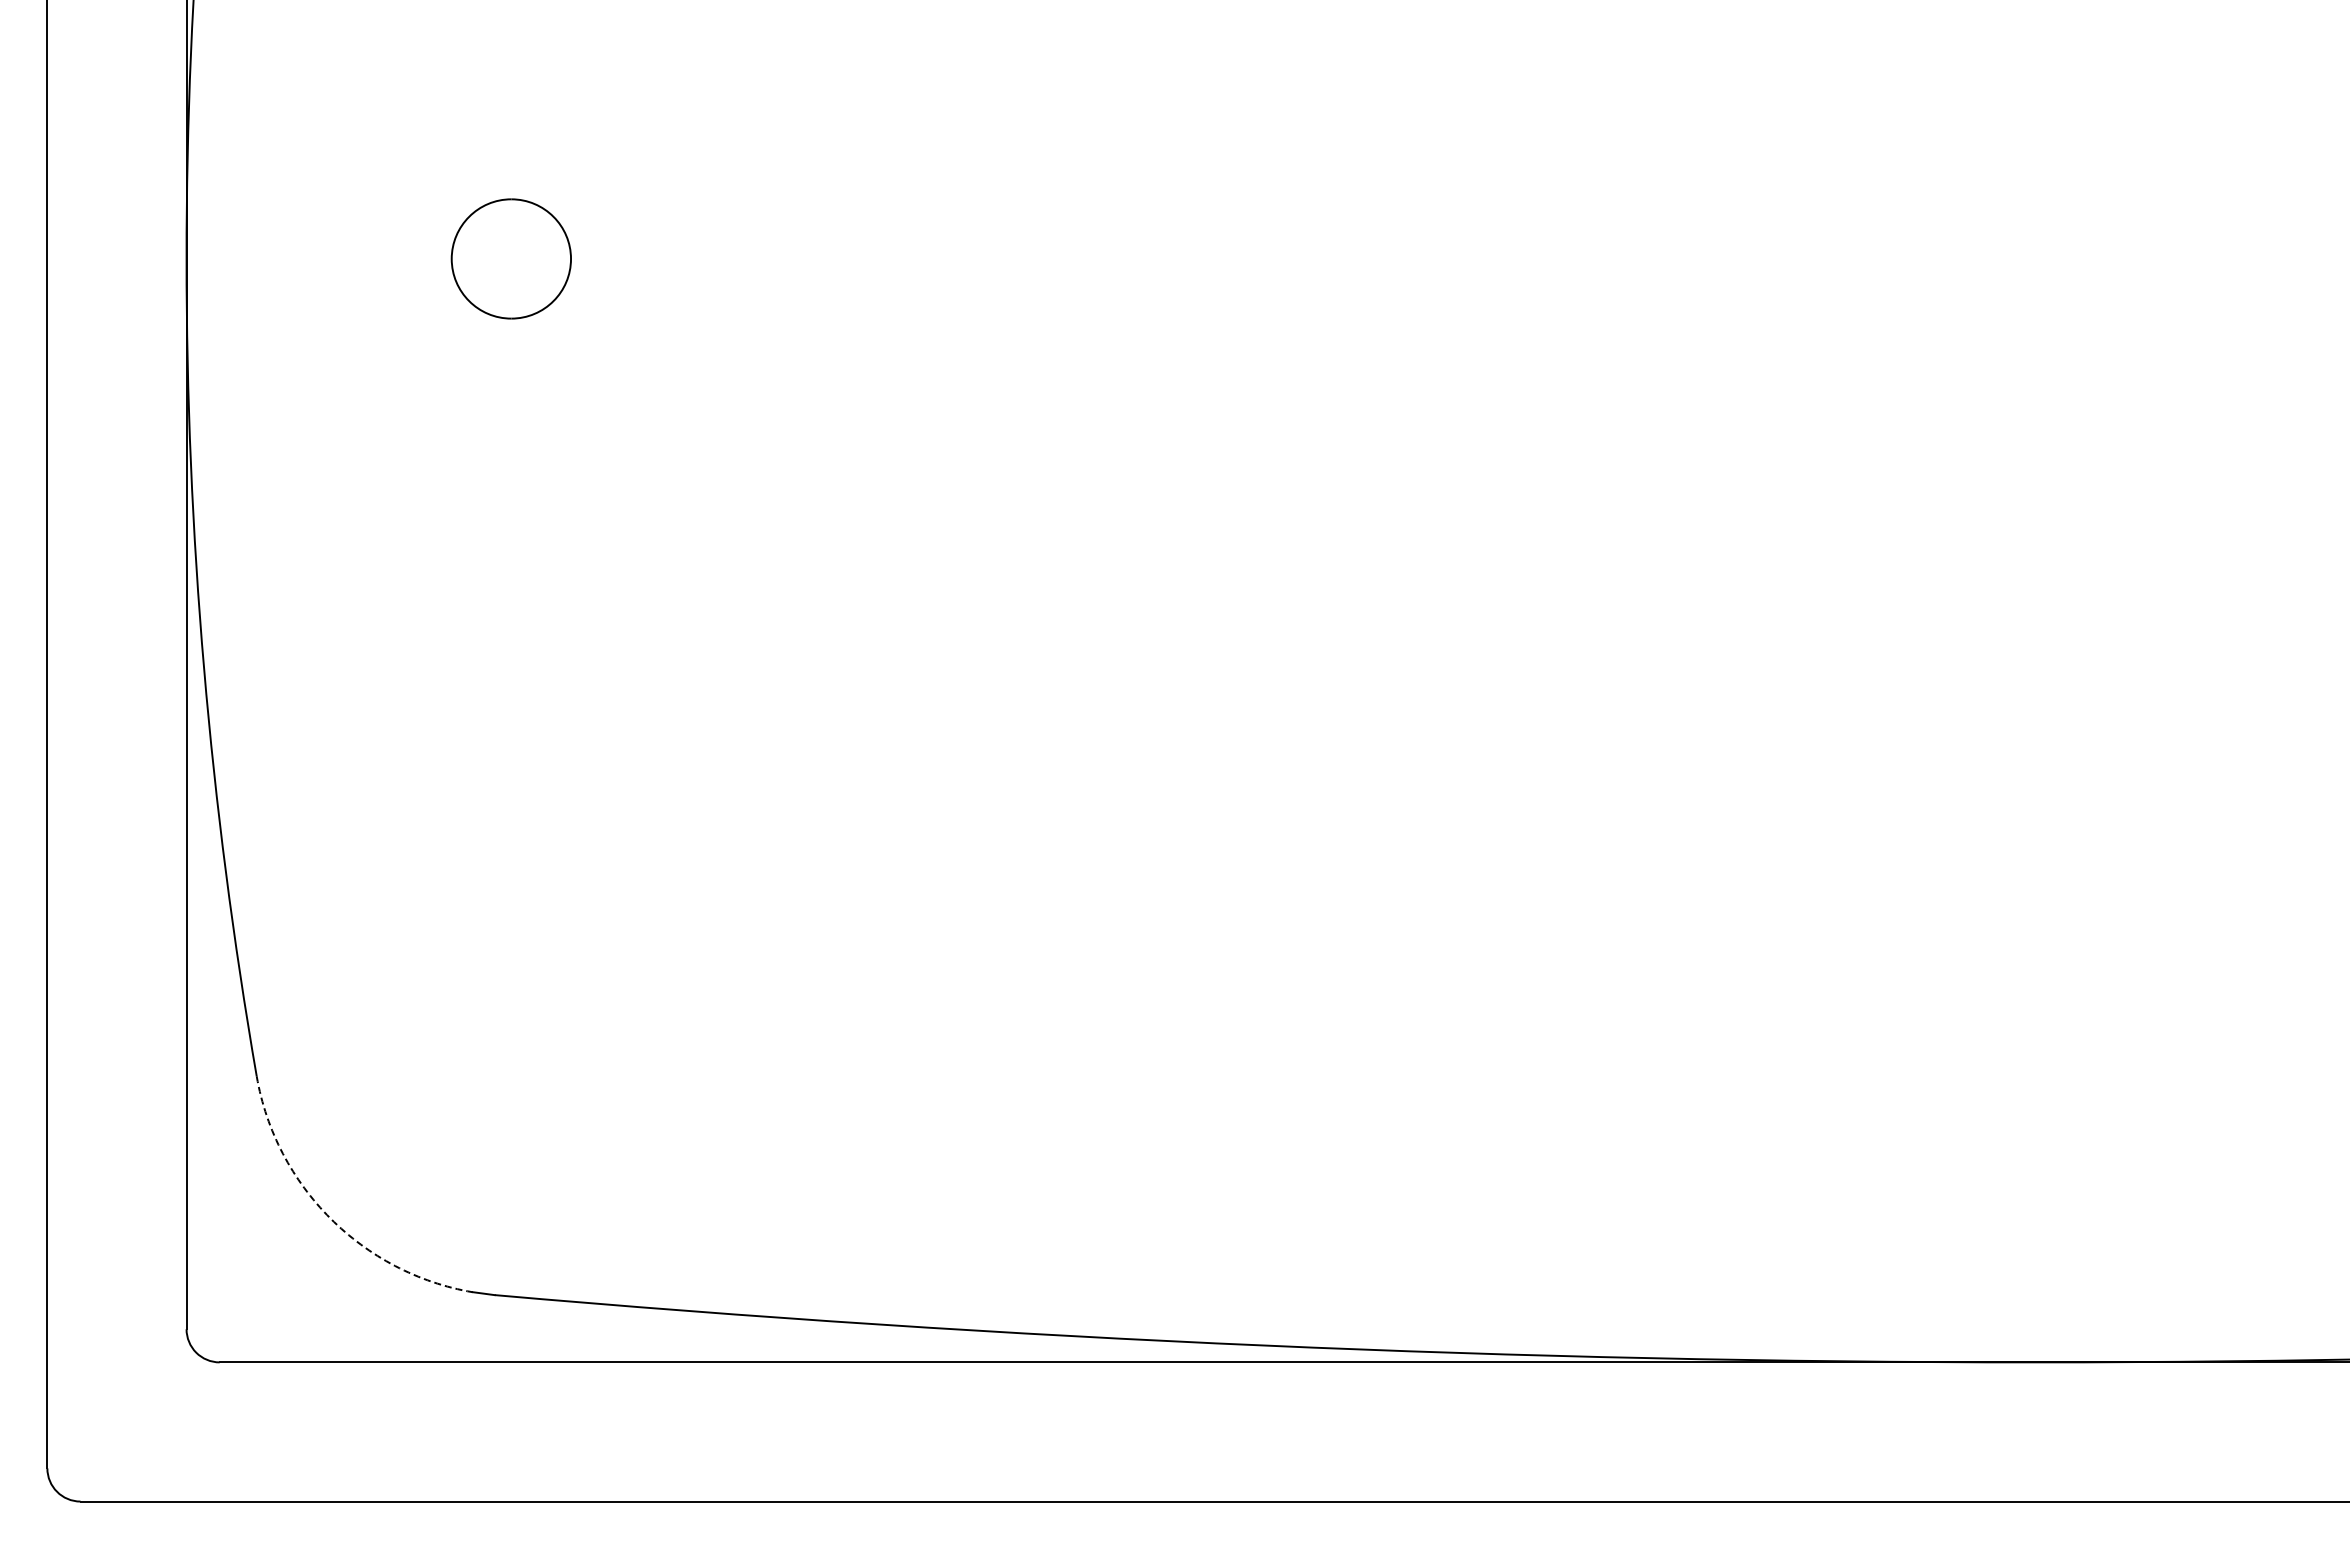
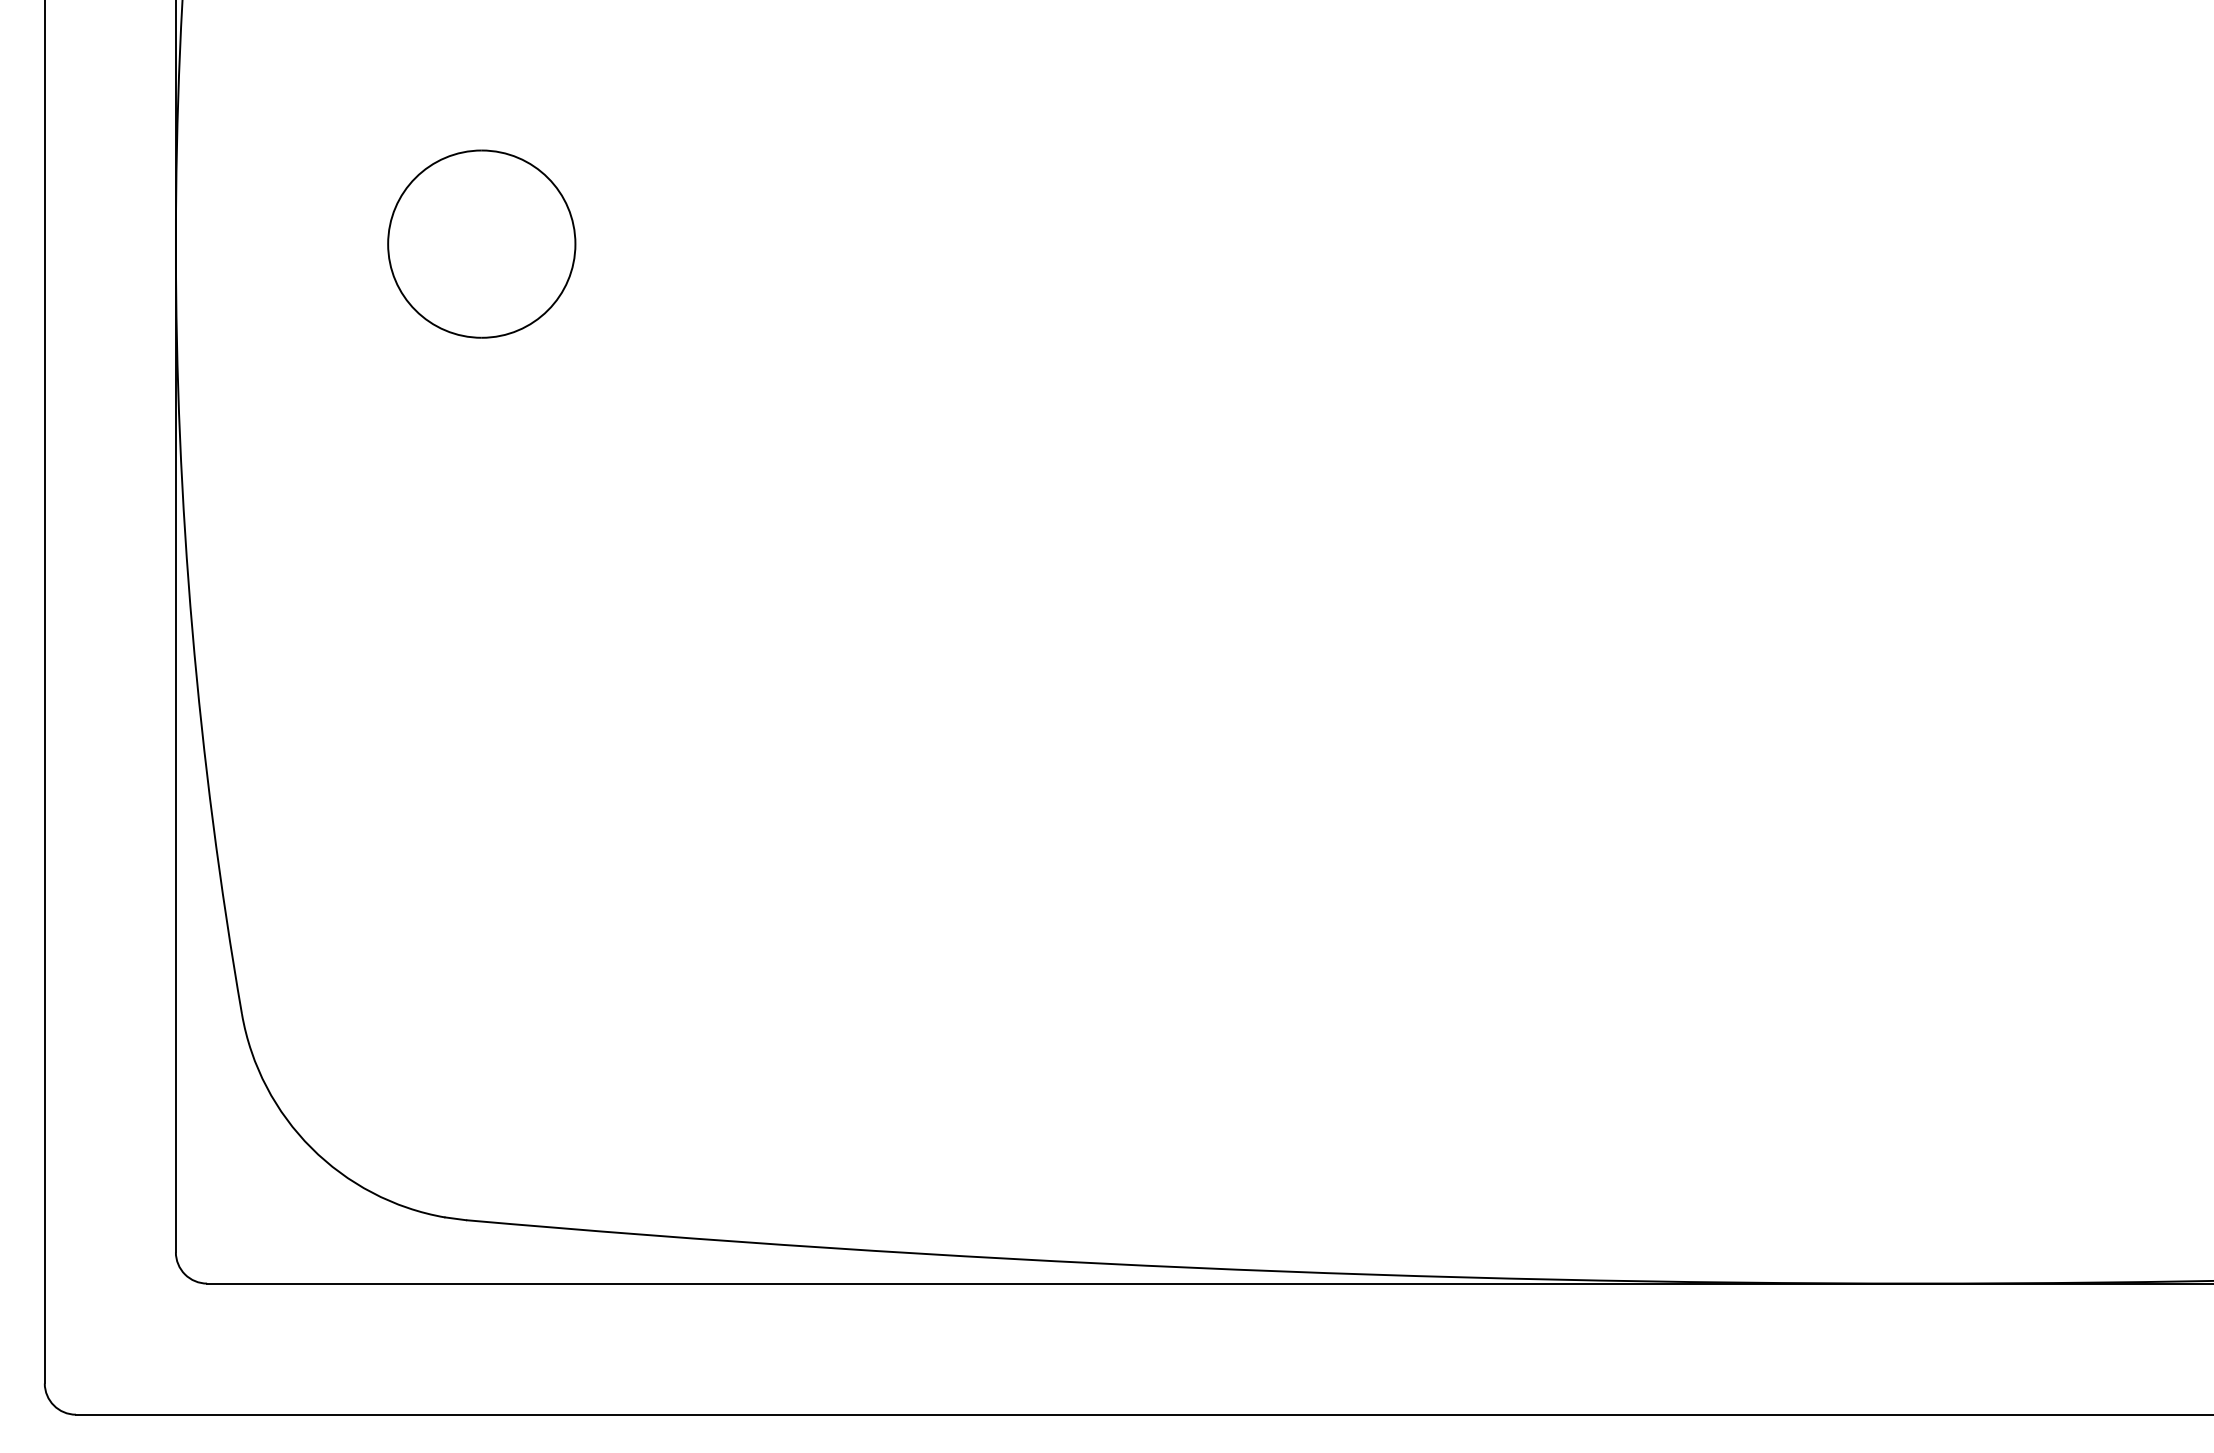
part: (511, 258) -> (481, 243), size x1.67
arc: (330, 1218) -> (311, 1148), dashed -> solid

